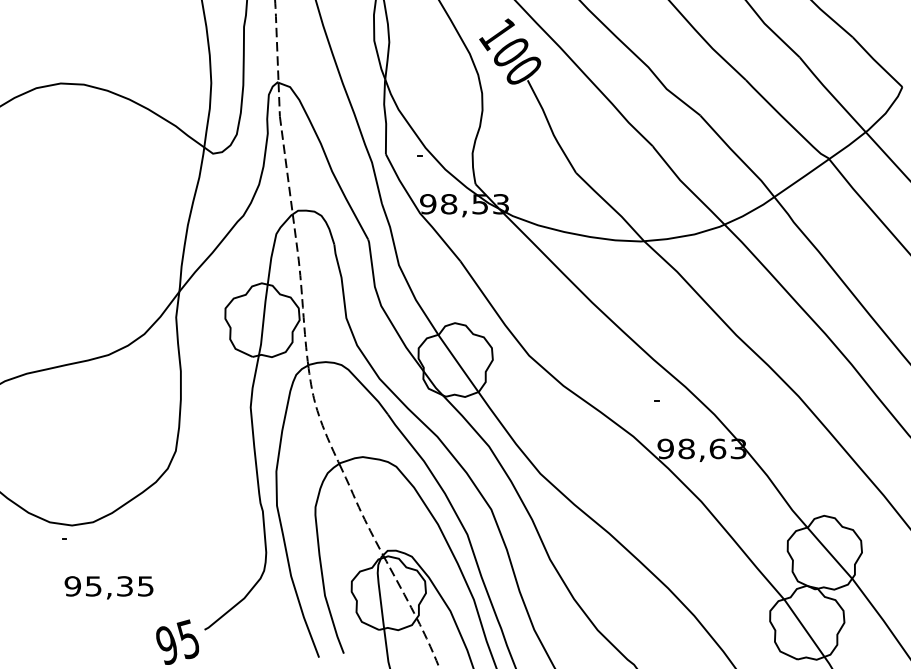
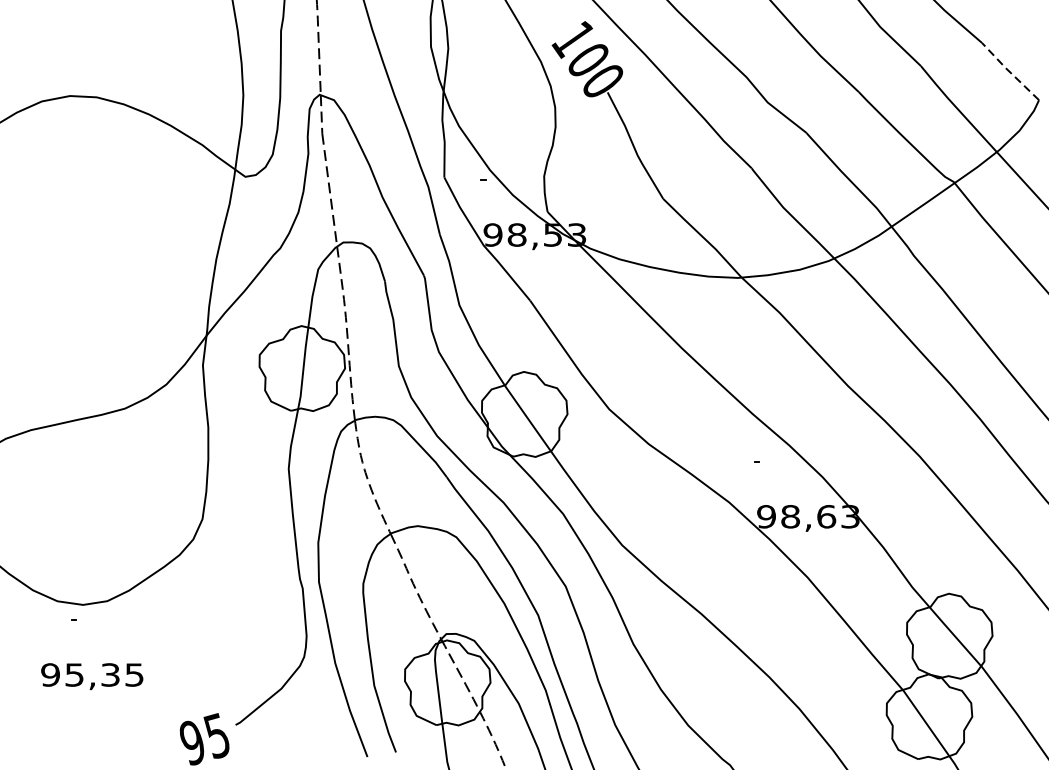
line: (876, 61) -> (1009, 70), solid -> dashed
text: (108, 587) -> (91, 676), moved

